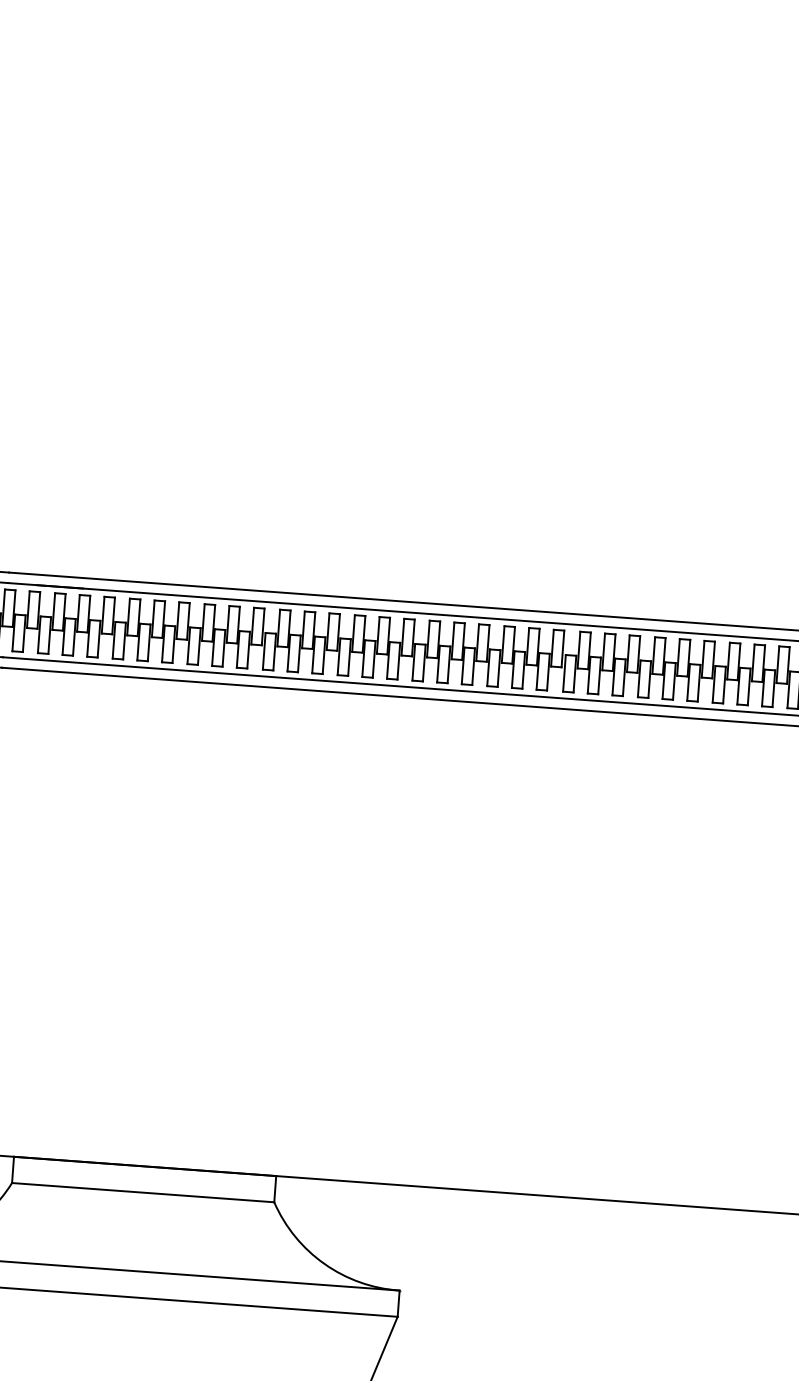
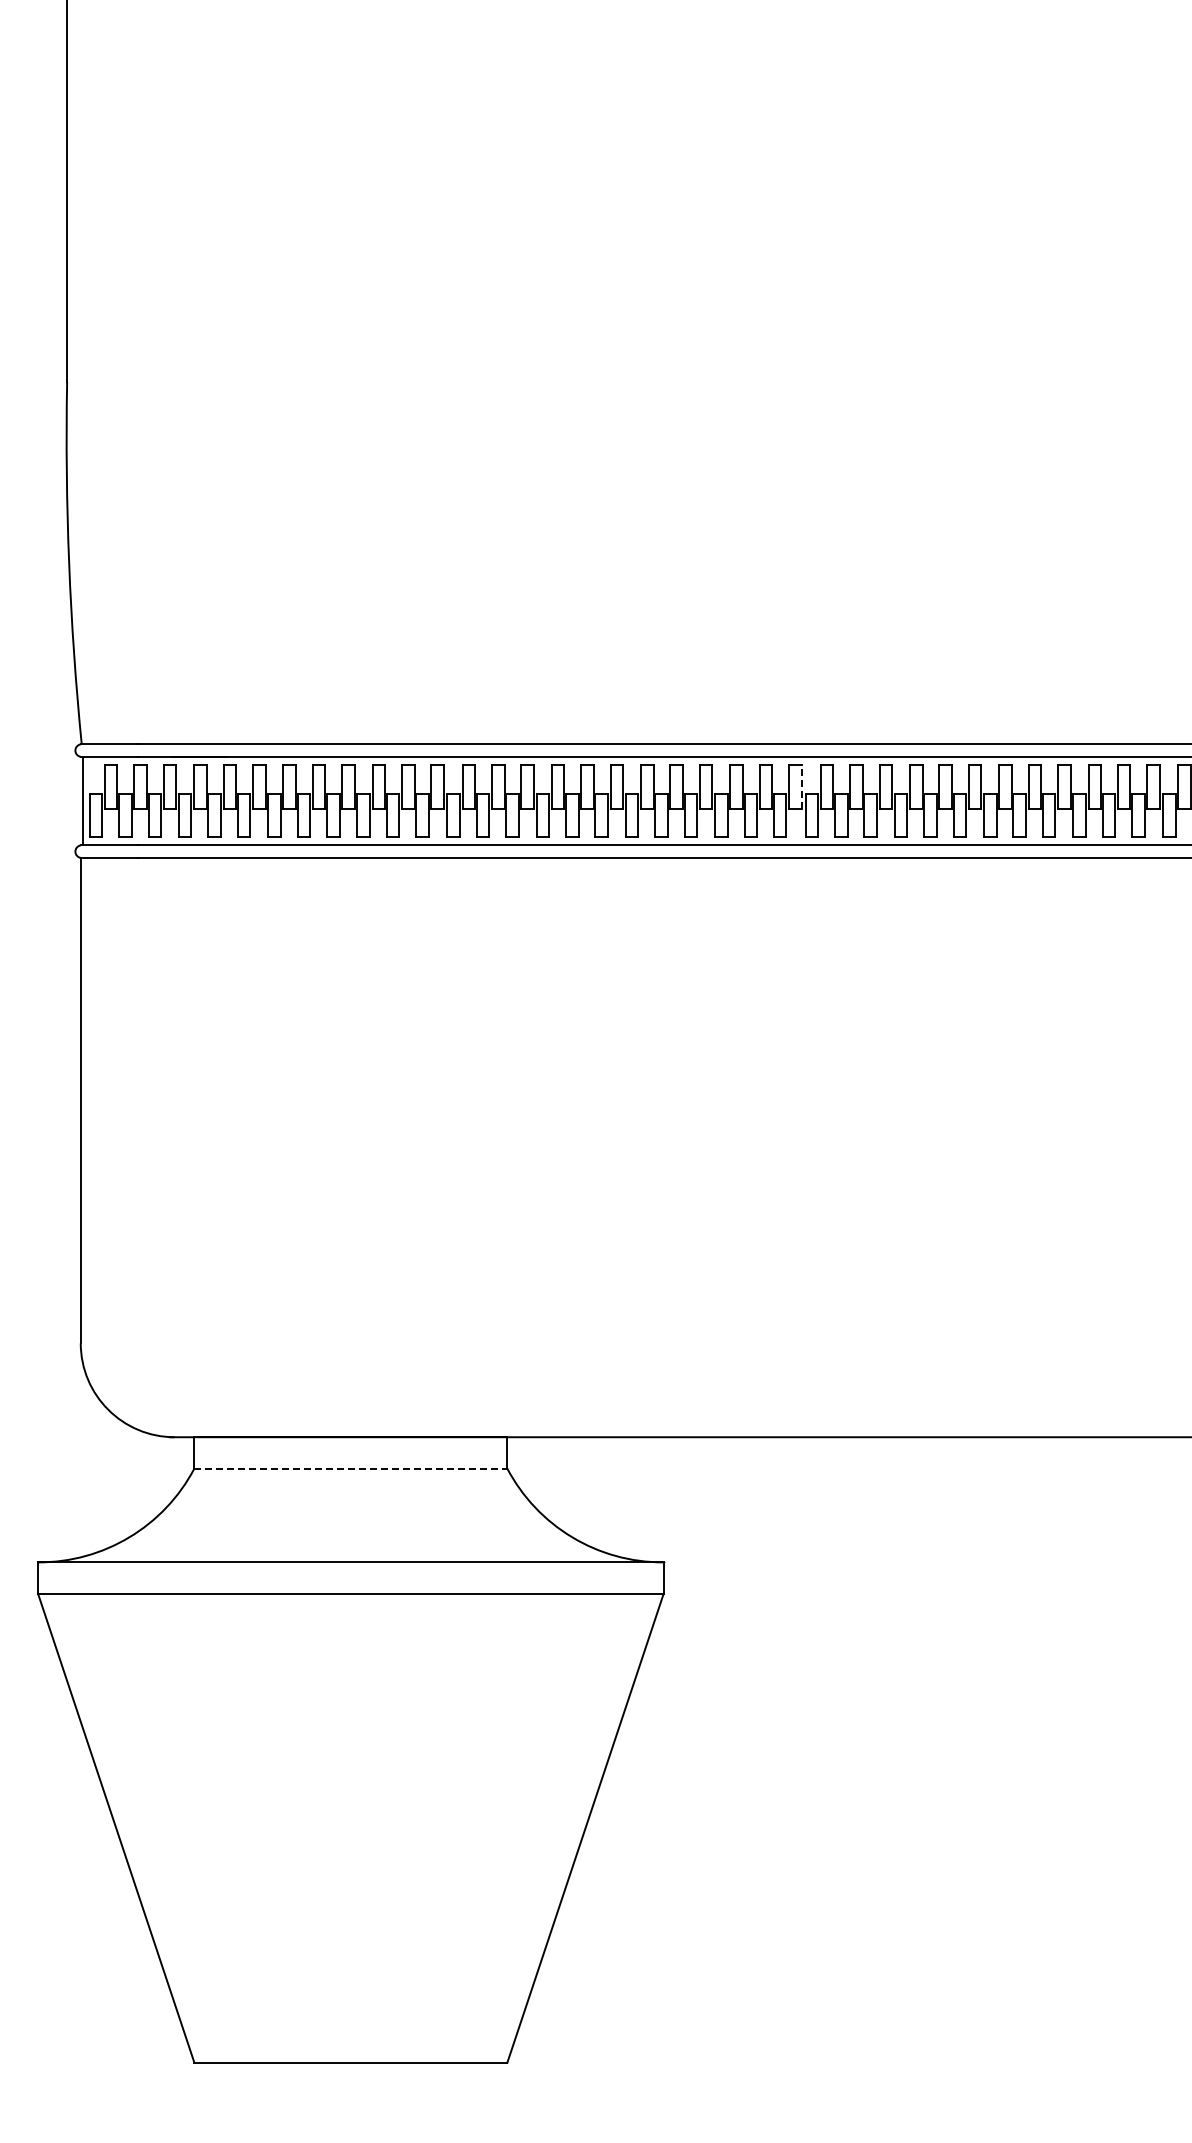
line: (562, 648) -> (801, 786), solid -> dashed
line: (143, 1192) -> (351, 1468), solid -> dashed

